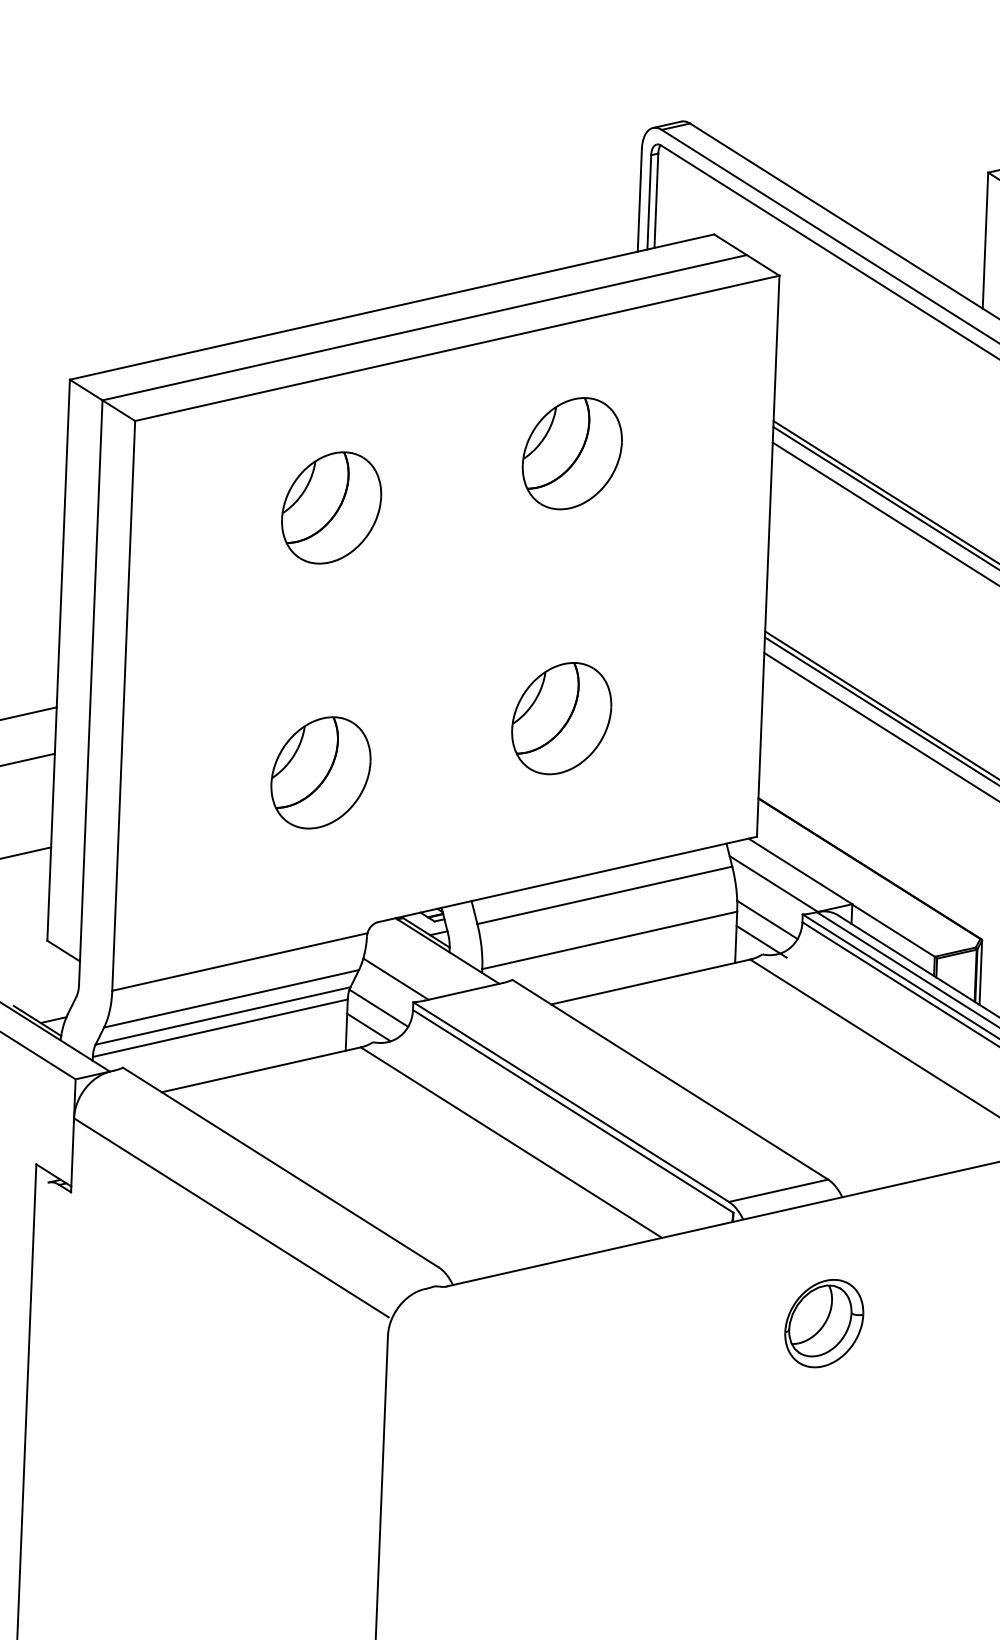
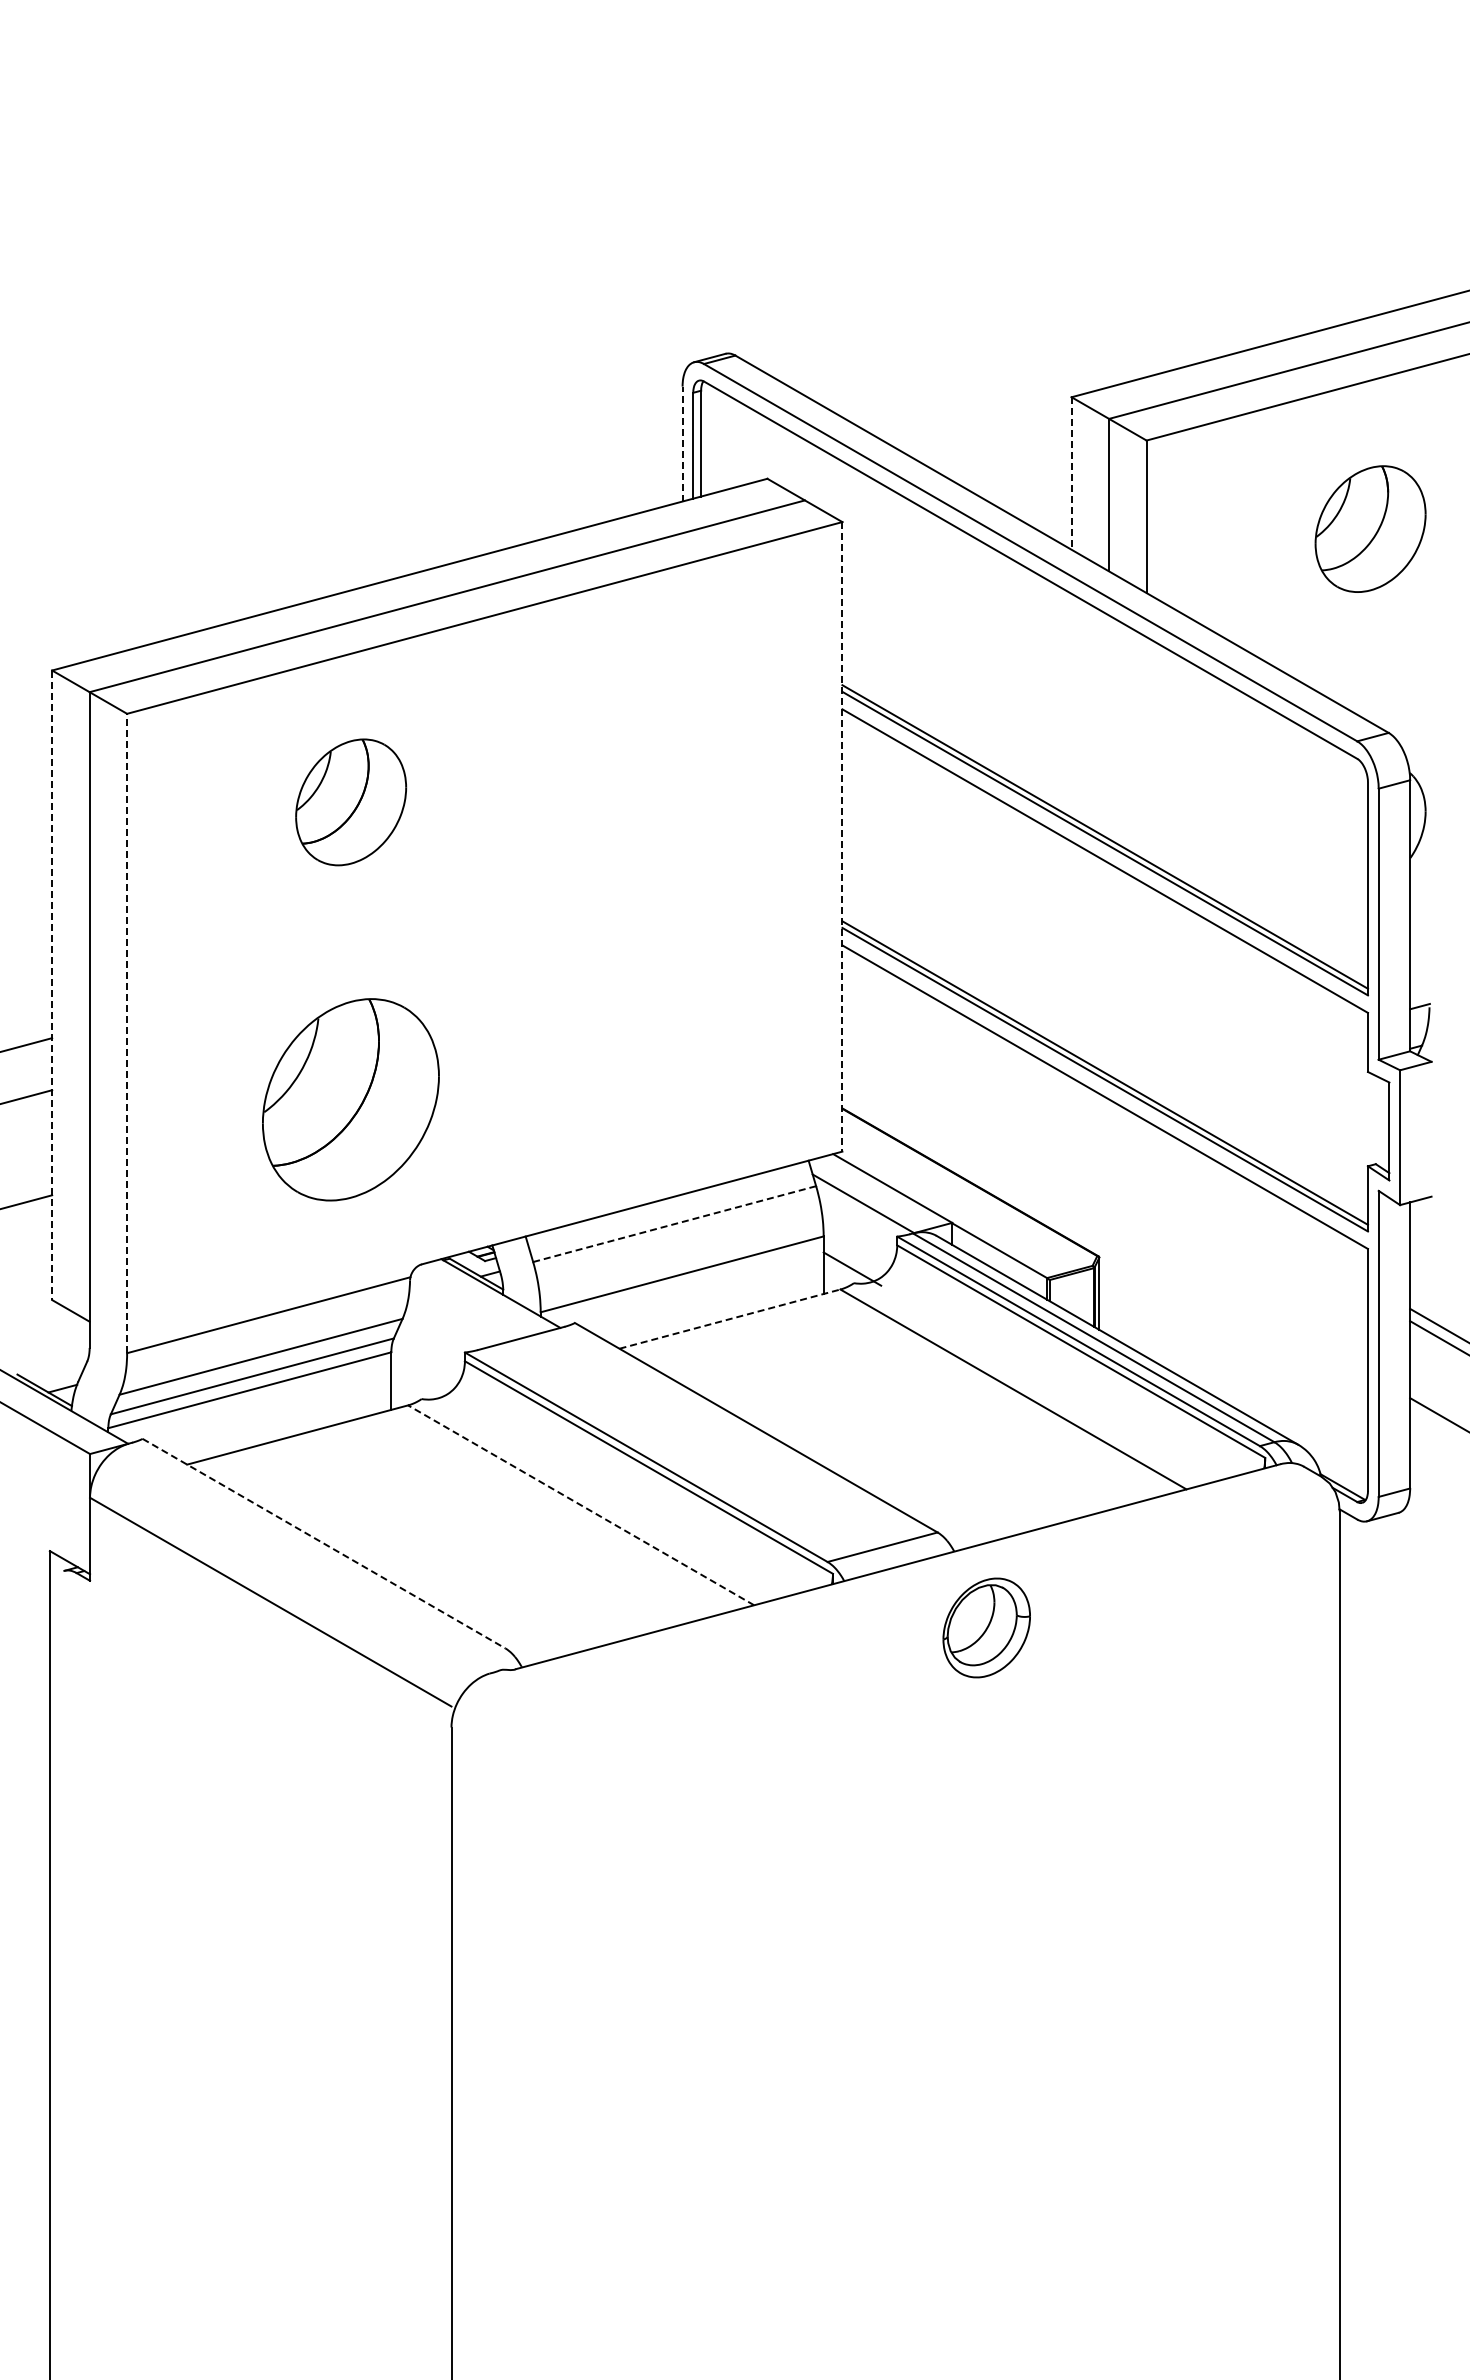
line: (639, 199) -> (682, 443), solid -> dashed
line: (985, 241) -> (1071, 474), solid -> dashed
part: (572, 453) -> (618, 730), removed
line: (768, 555) -> (842, 836), solid -> dashed
line: (58, 660) -> (52, 985), solid -> dashed
line: (124, 705) -> (127, 1033), solid -> dashed
part: (561, 718) -> (618, 1027), removed
part: (321, 772) -> (351, 1099), size x1.6
line: (605, 894) -> (675, 1223), solid -> dashed
line: (767, 920) -> (857, 1244), removed
line: (395, 979) -> (443, 1327), removed
line: (651, 982) -> (730, 1319), solid -> dashed
line: (378, 1008) -> (426, 1360), removed
line: (369, 1027) -> (416, 1382), removed
line: (511, 1142) -> (581, 1505), solid -> dashed
line: (281, 1167) -> (324, 1543), solid -> dashed
part: (824, 1323) -> (986, 1627), moved

